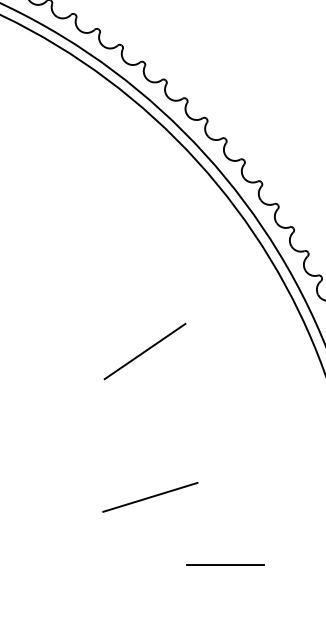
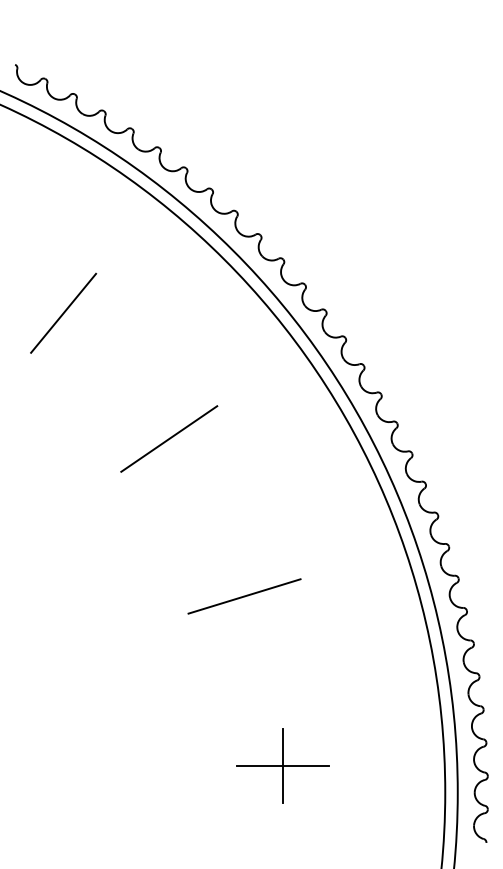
line: (41, 183) -> (63, 312), added
line: (145, 351) -> (169, 438), moved
line: (150, 497) -> (244, 596), moved
line: (225, 565) -> (282, 766), added

